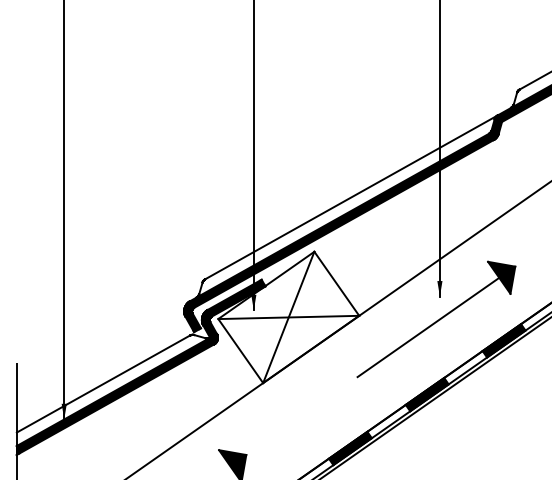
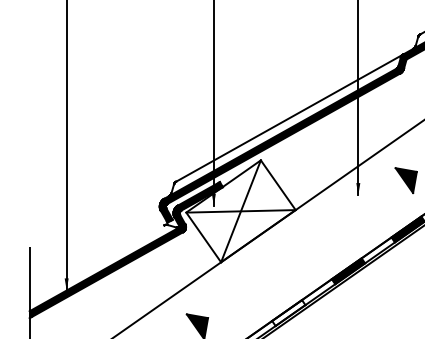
line: (428, 327) -> (349, 219), removed
line: (103, 383) -> (97, 262), removed
fill: (349, 448) -> (288, 313), removed

